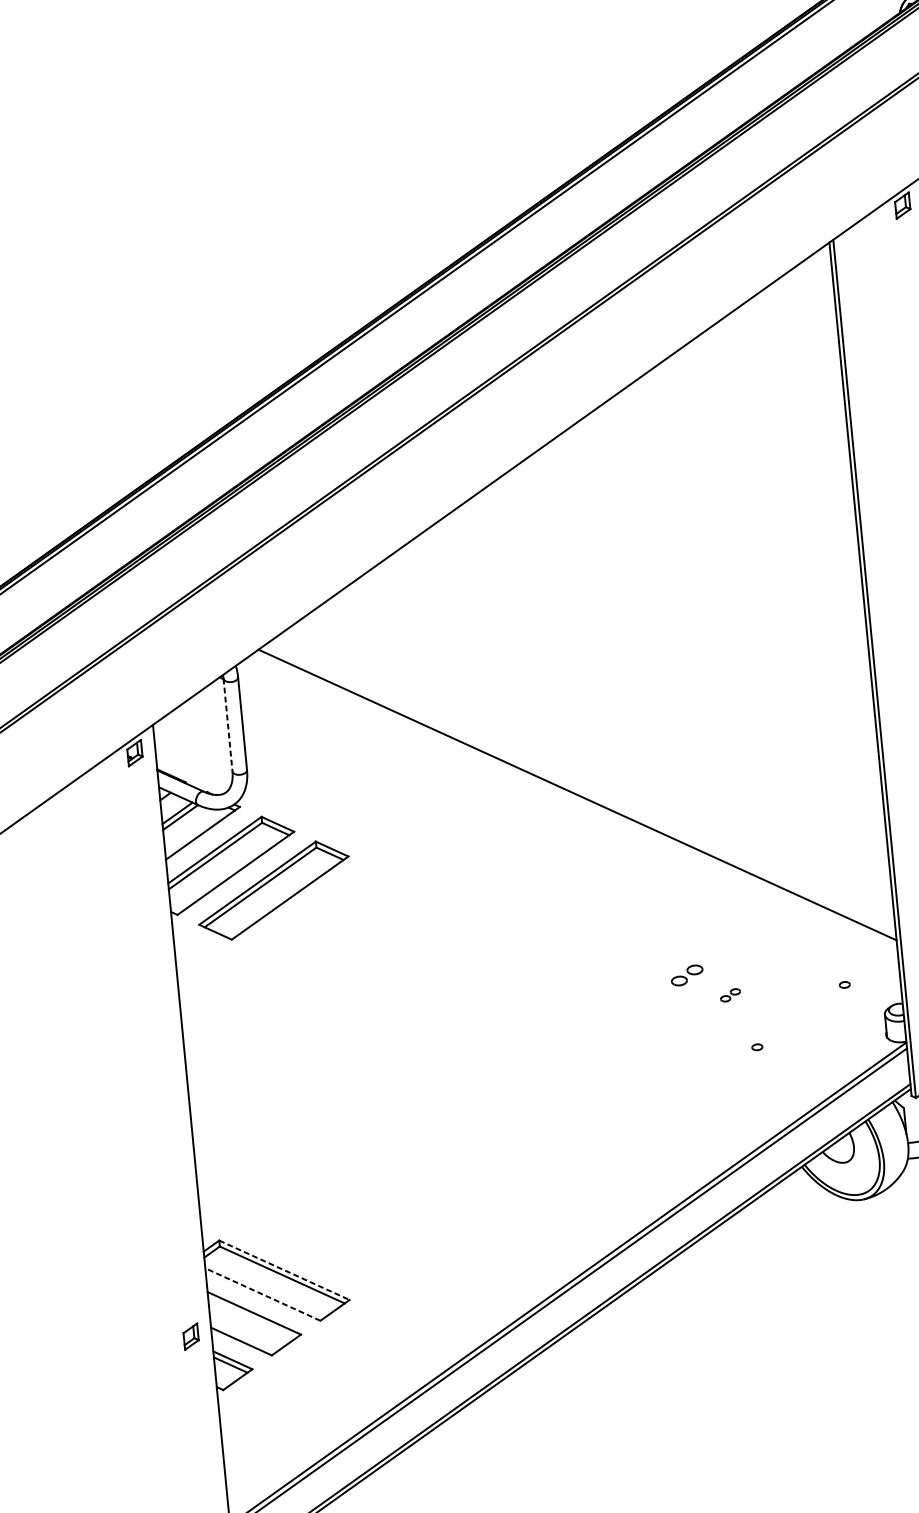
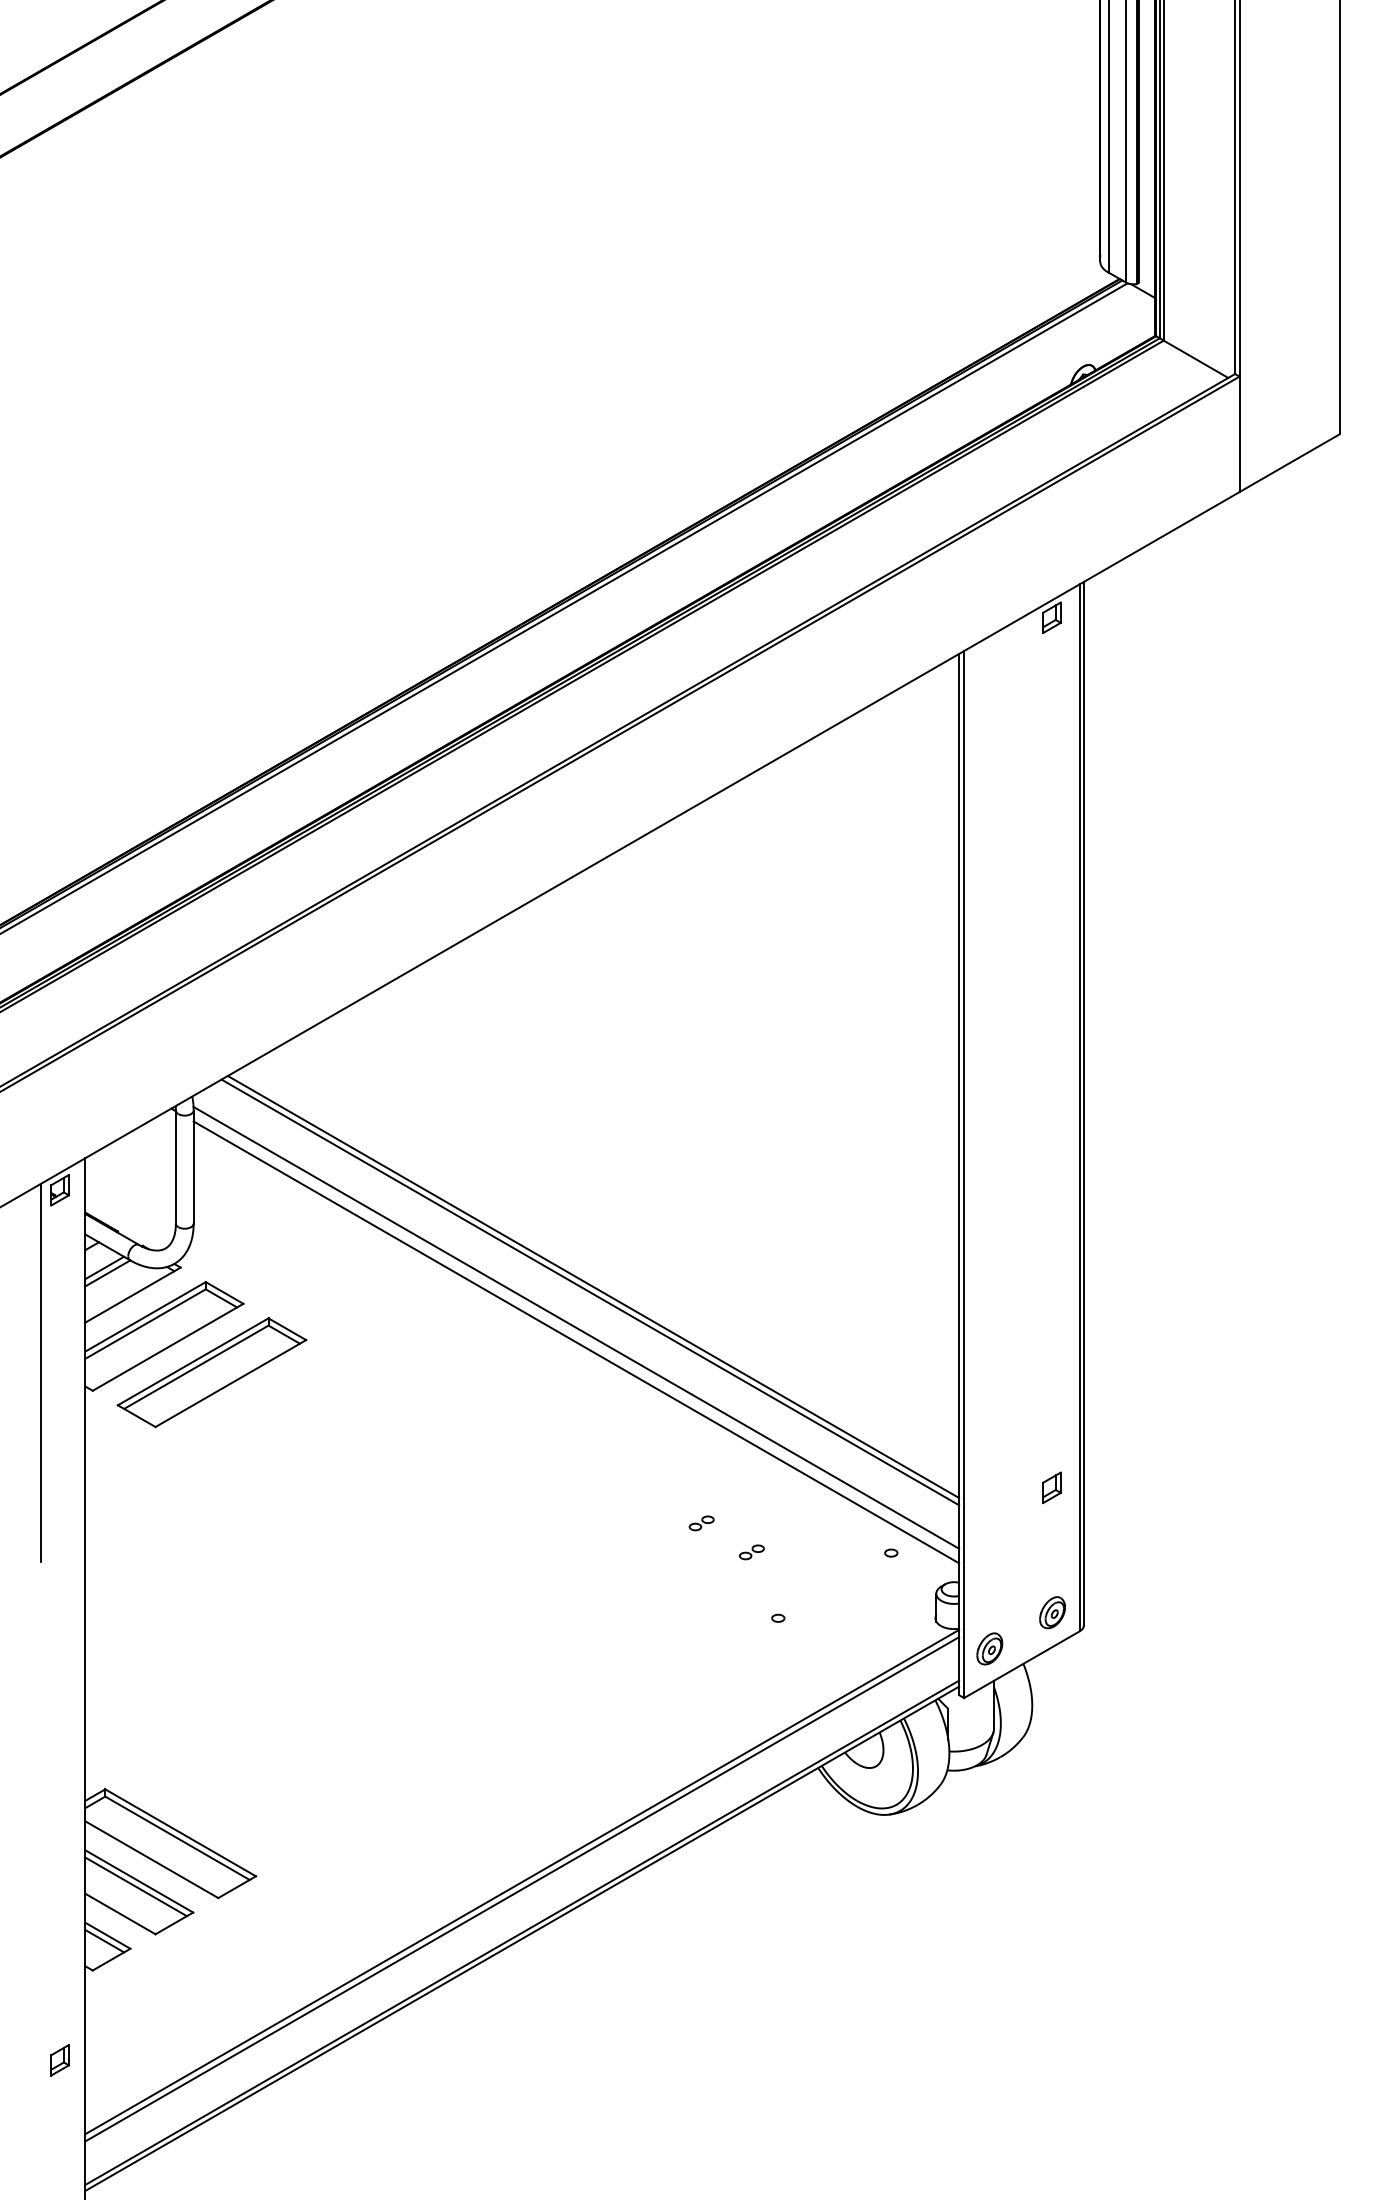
line: (227, 725) -> (175, 1167), dashed -> solid
line: (579, 789) -> (593, 1286), added
line: (569, 824) -> (576, 1327), added
line: (570, 837) -> (576, 1342), added
line: (134, 904) -> (41, 1373), added
part: (686, 975) -> (701, 1523), size x0.62
line: (284, 1270) -> (180, 1832), dashed -> solid
line: (262, 1294) -> (151, 1859), dashed -> solid
line: (251, 1317) -> (135, 1886), added
part: (190, 1336) -> (59, 2060), moved

